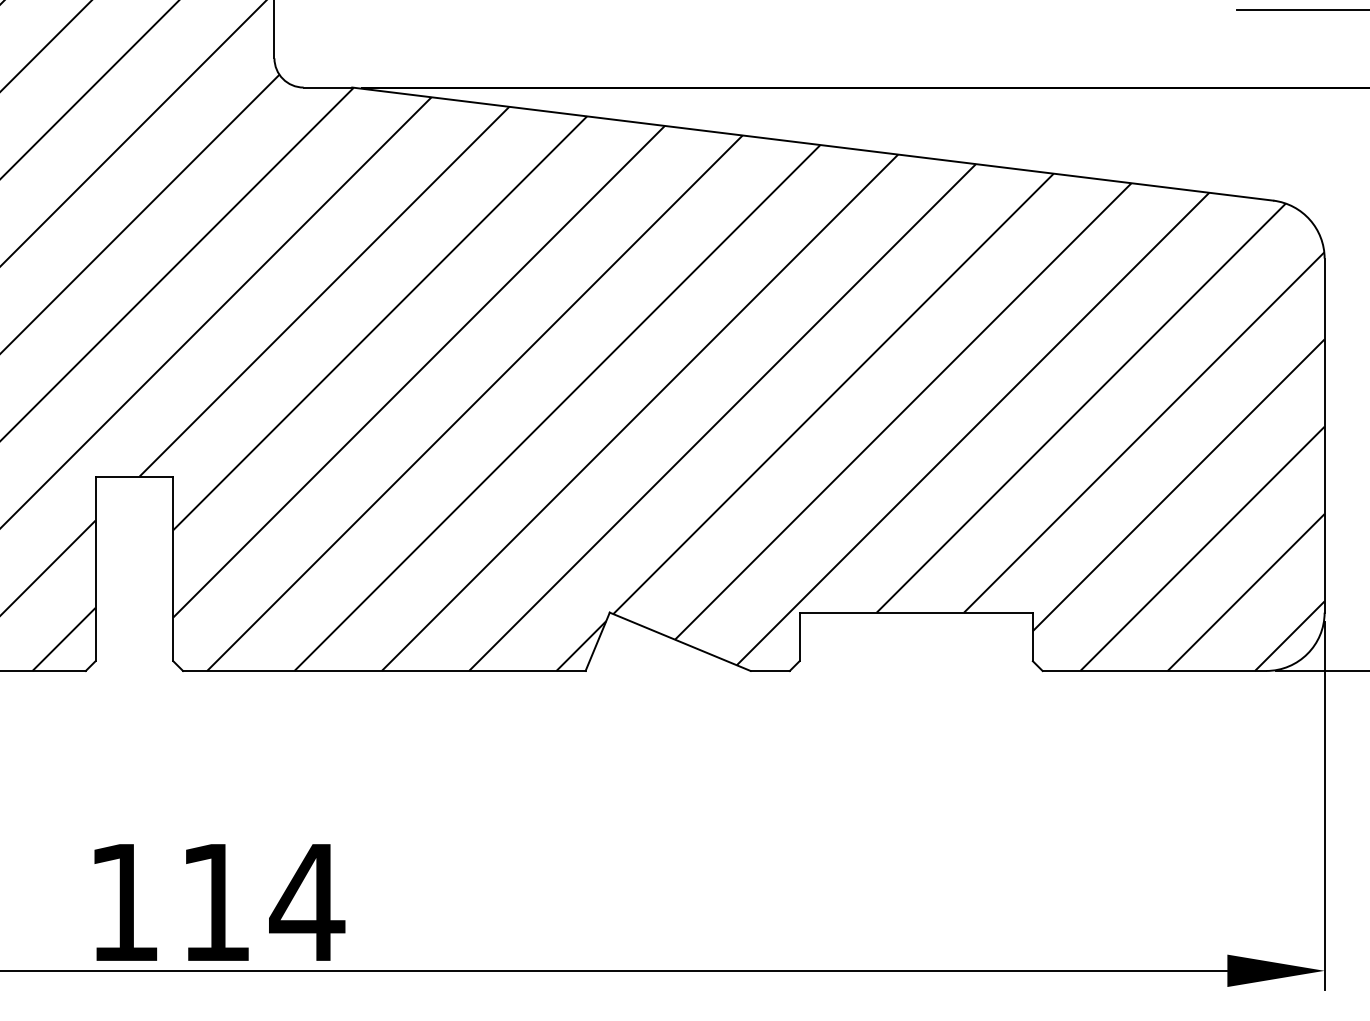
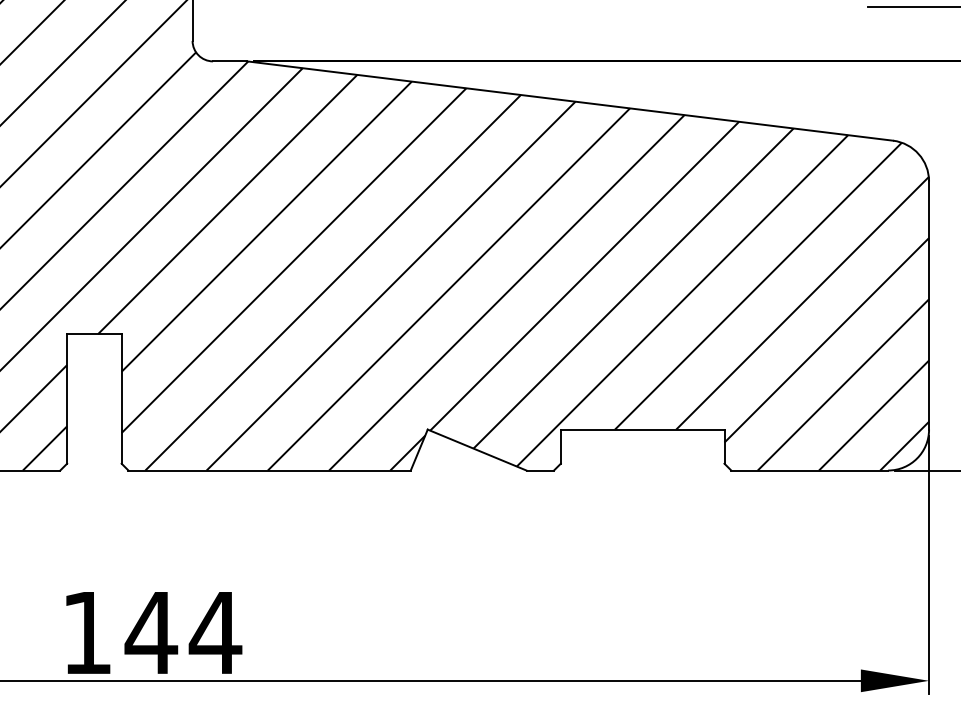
text: (215, 902) -> (151, 632), 114 -> 144

